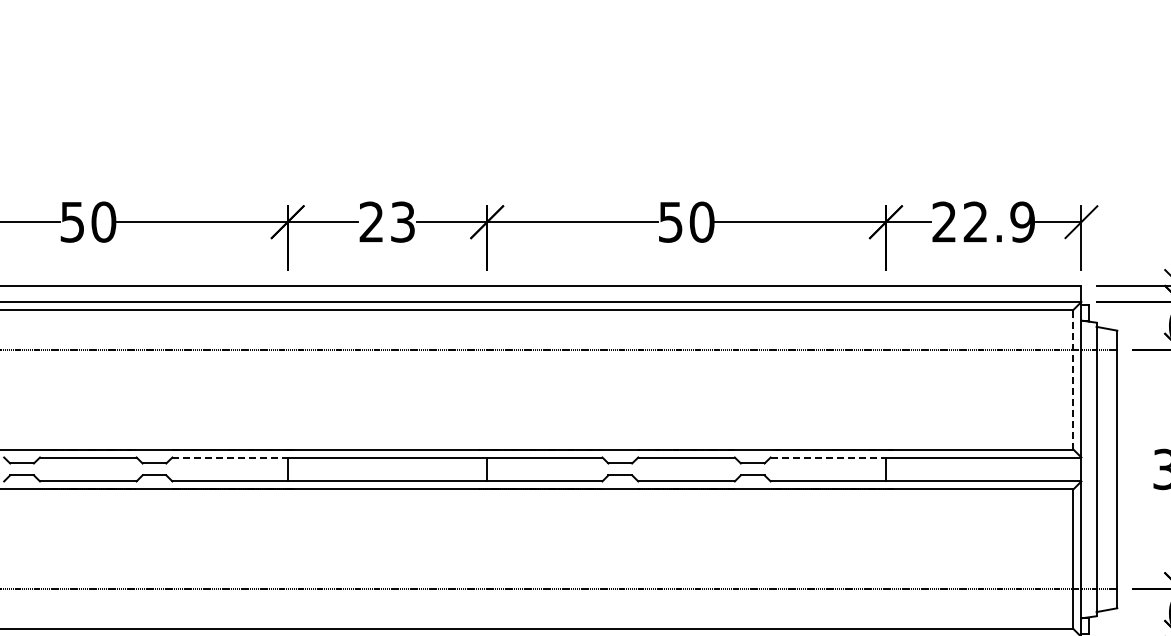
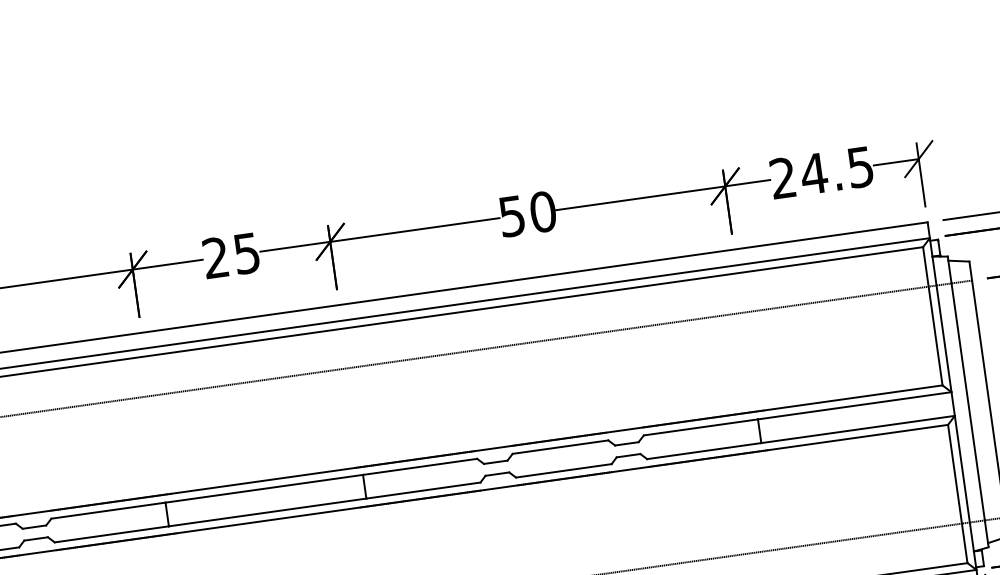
text: (402, 221) -> (246, 252), 23 -> 25
text: (998, 221) -> (836, 170), 22.9 -> 24.5
line: (1073, 379) -> (932, 316), dashed -> solid
line: (230, 457) -> (108, 510), dashed -> solid
line: (828, 457) -> (701, 427), dashed -> solid

